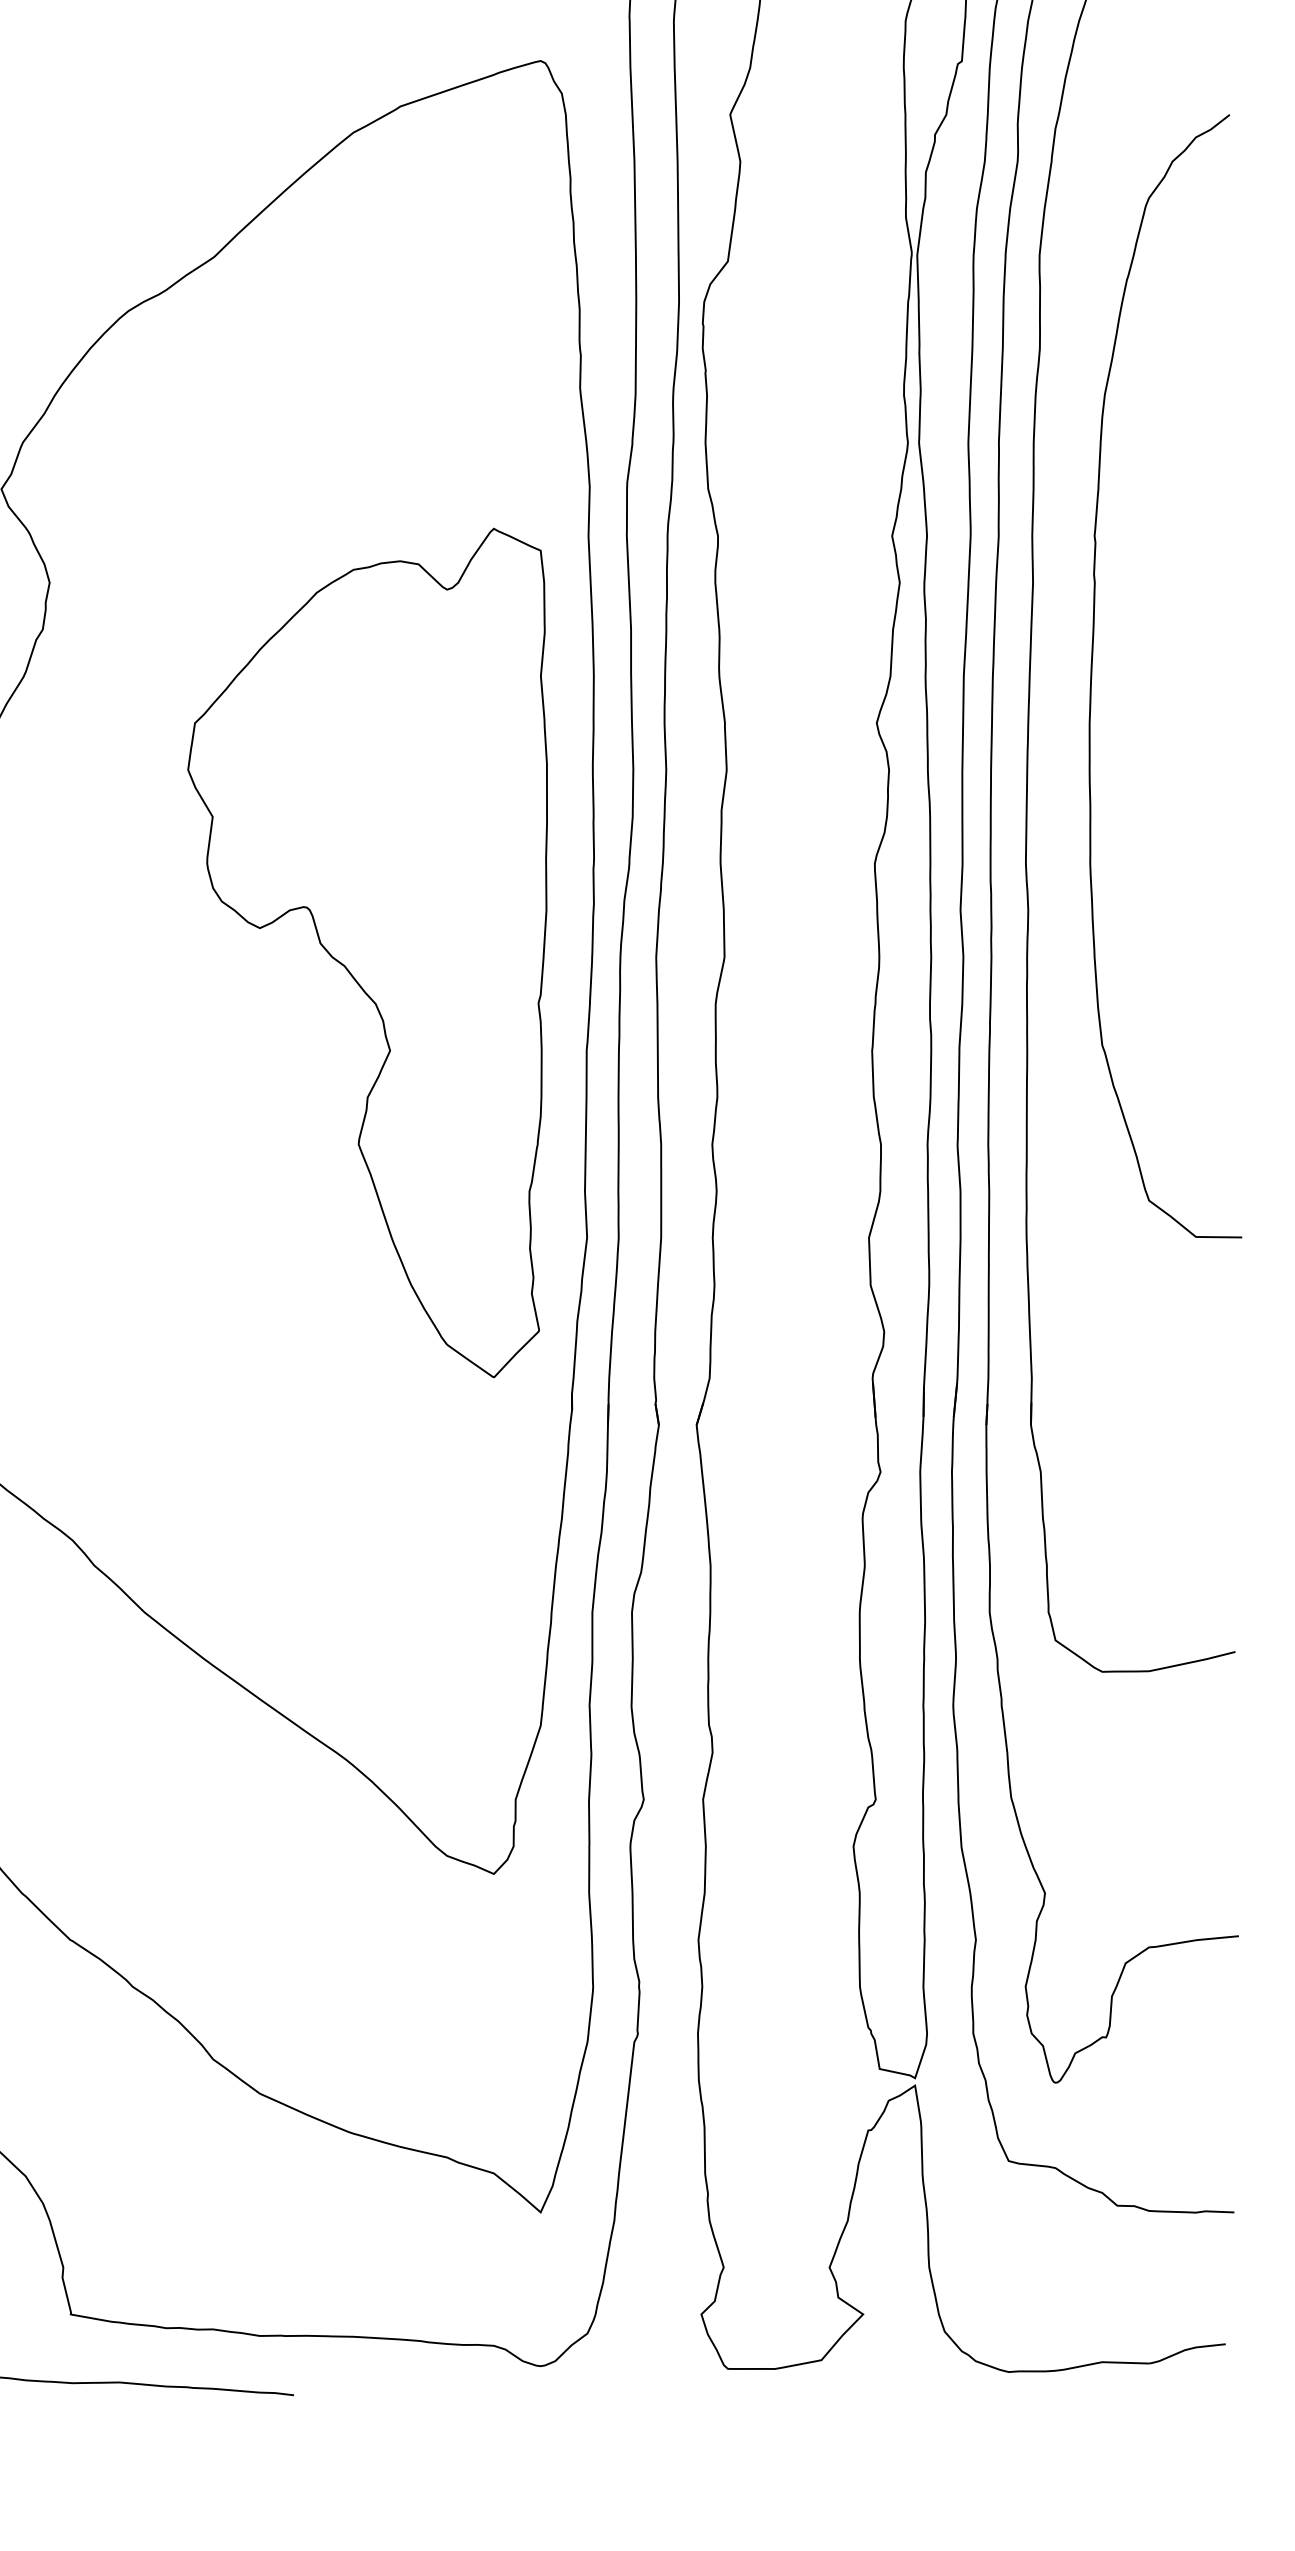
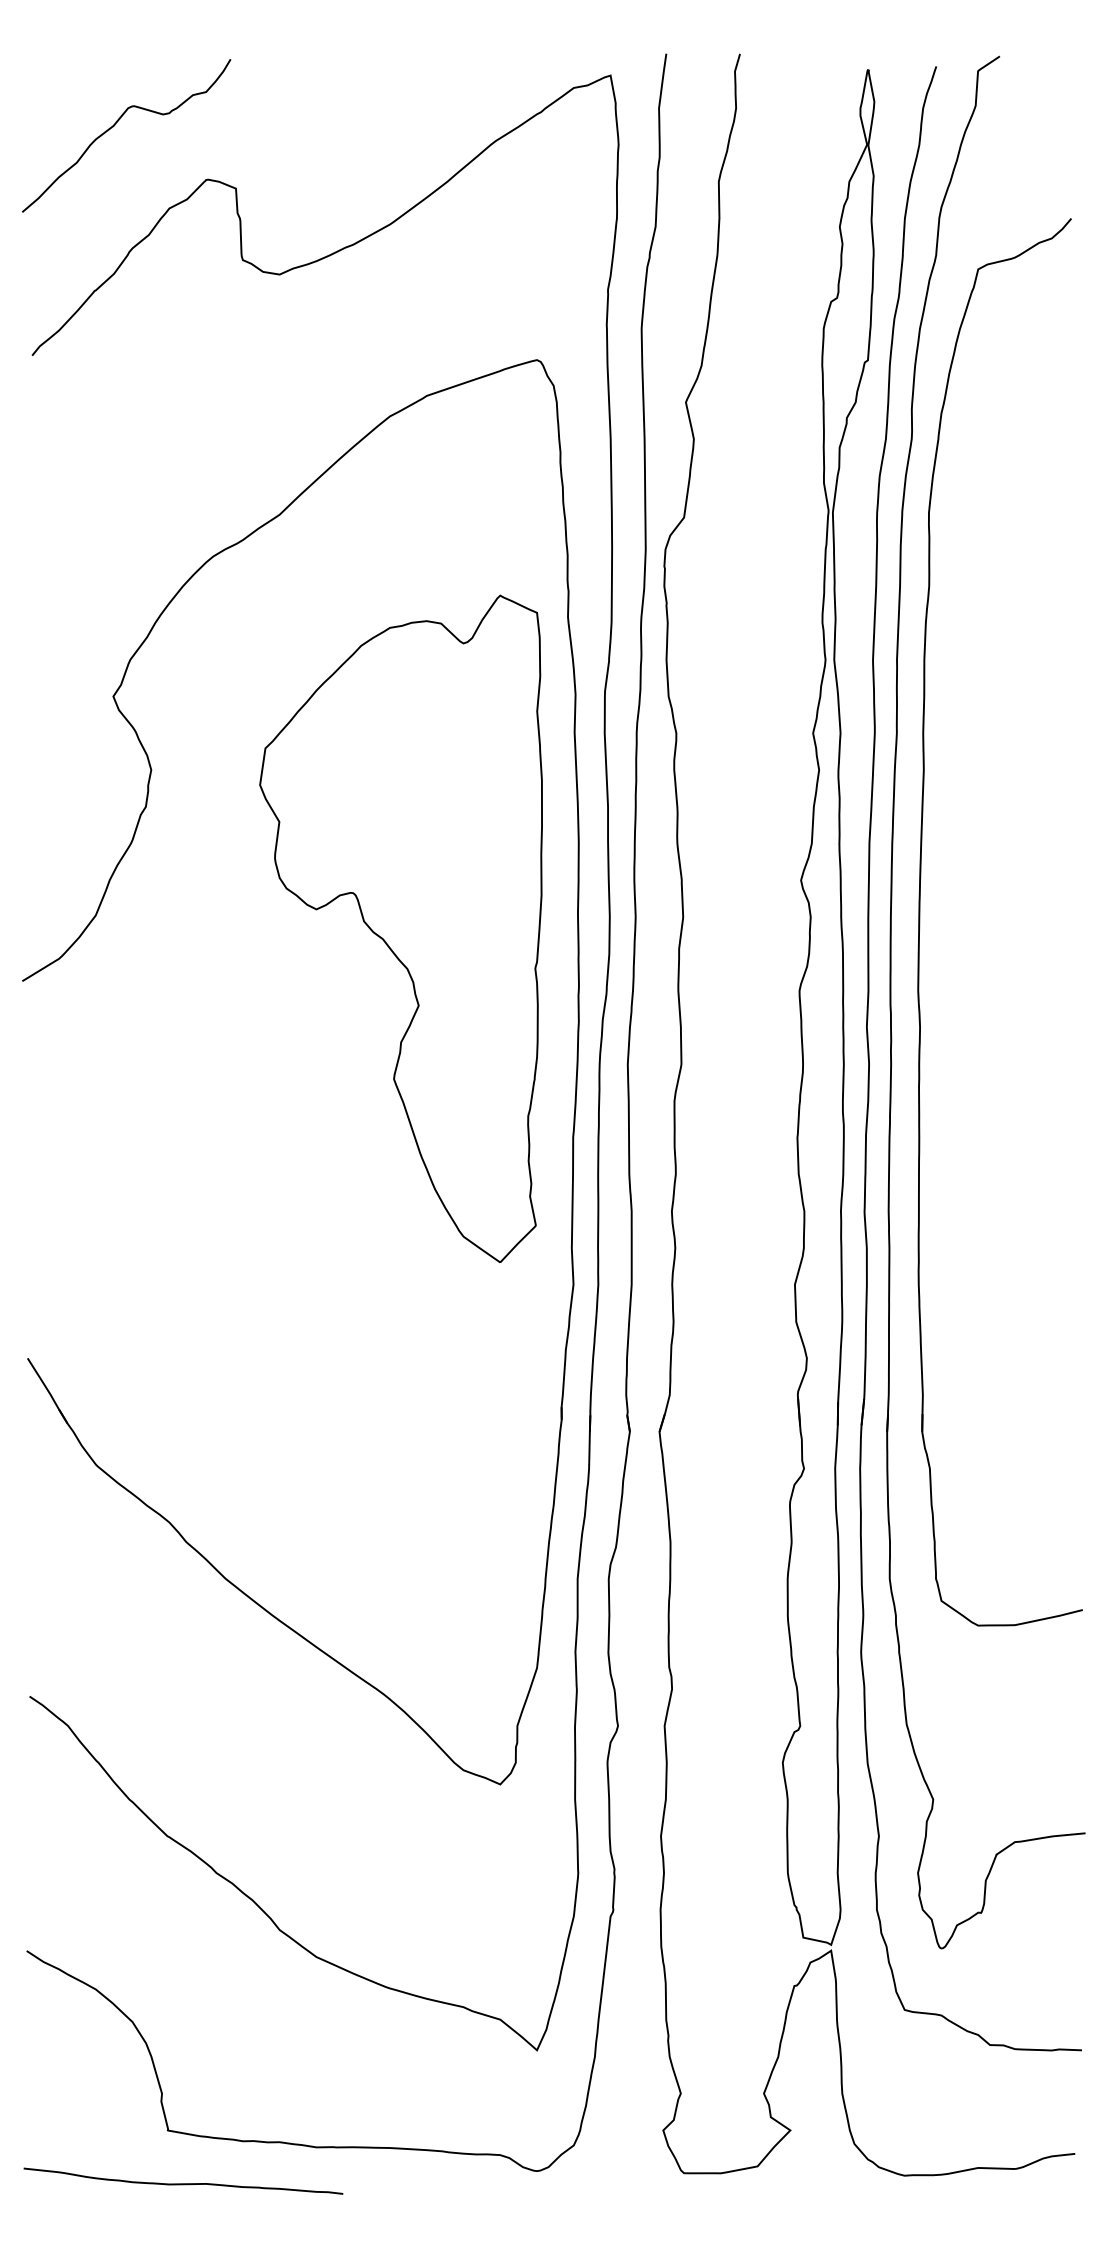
curve: (1092, 676) -> (970, 843), removed
part: (366, 952) -> (400, 928), moved

